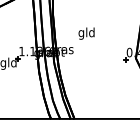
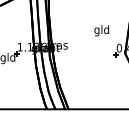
text: (86, 33) -> (101, 30), moved

